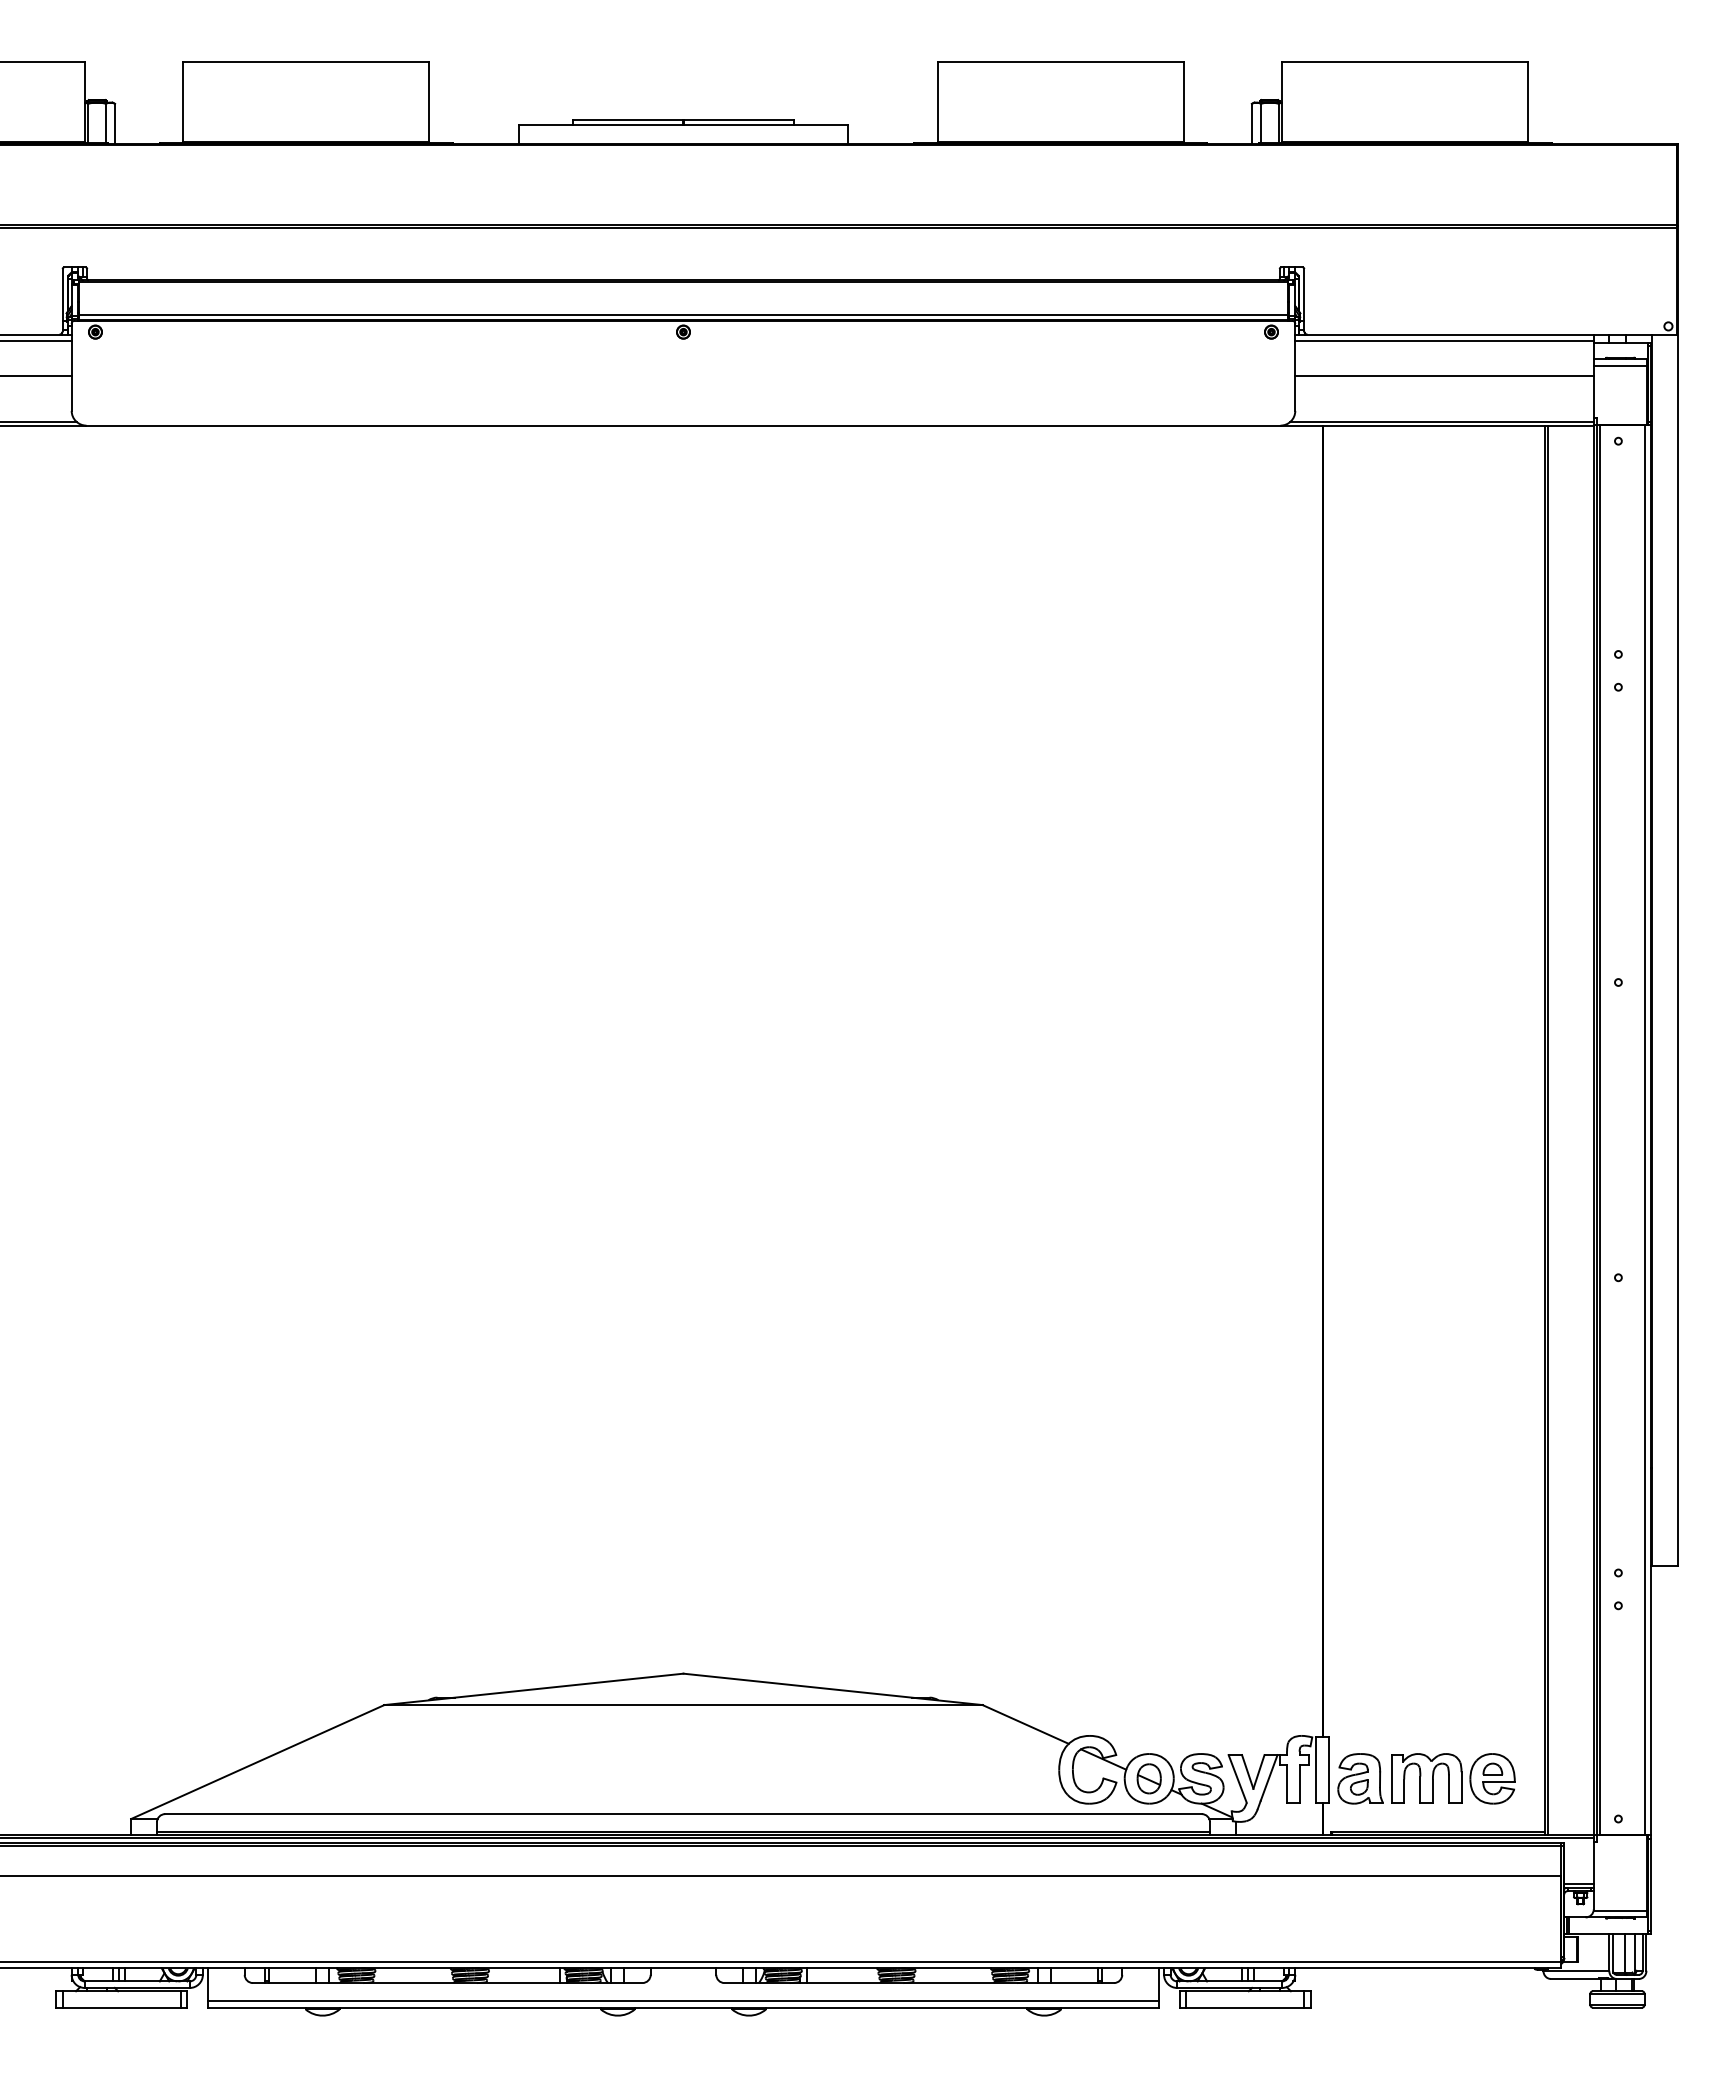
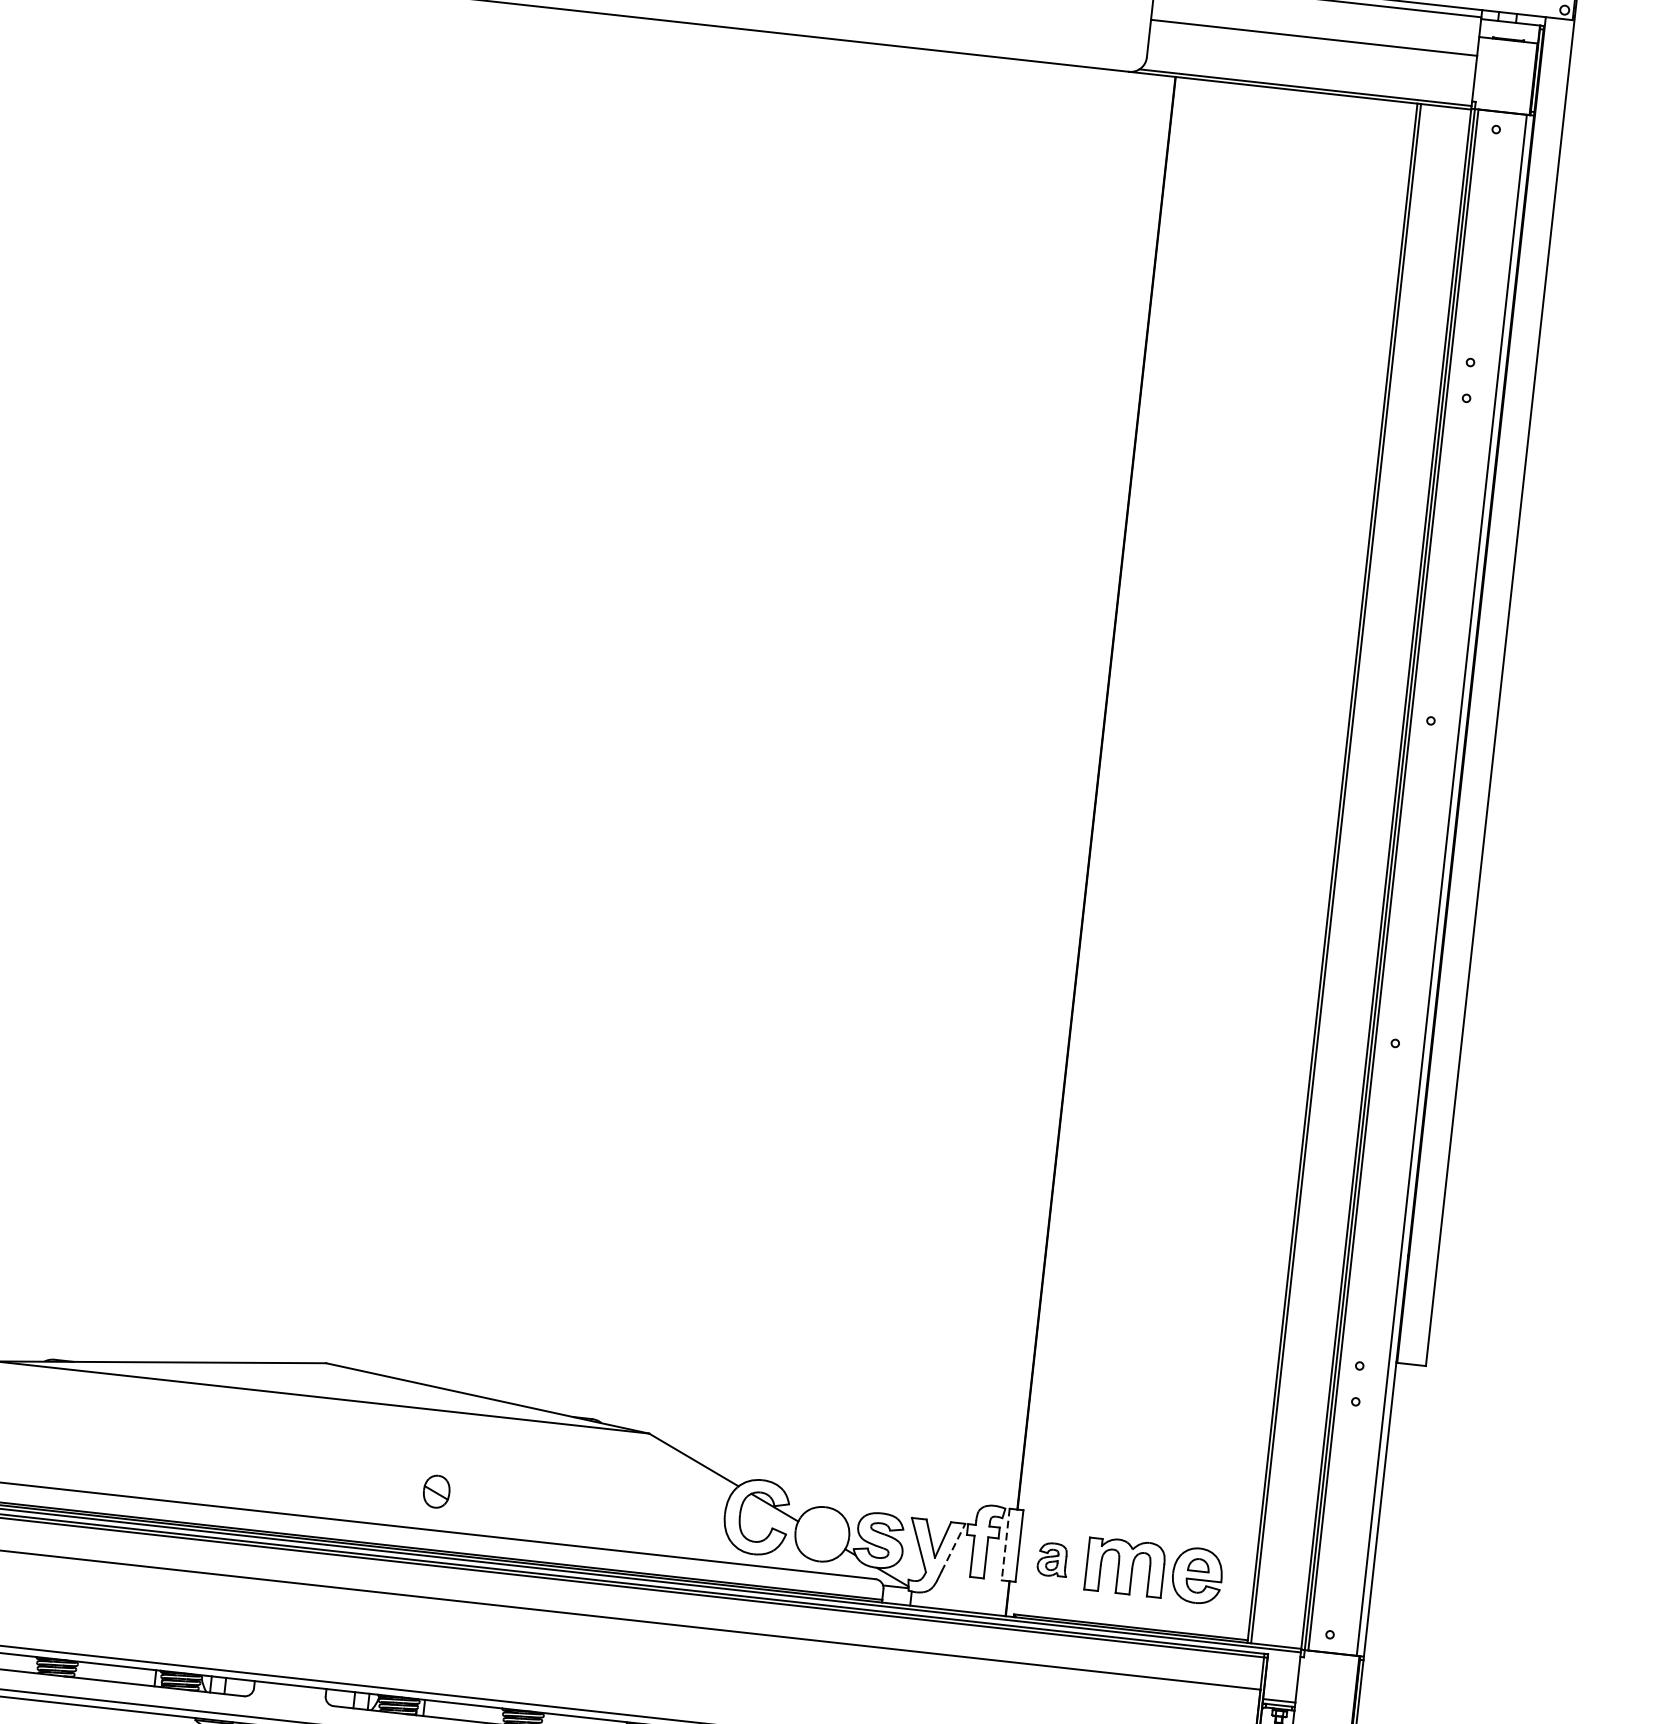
line: (1620, 365) -> (1507, 47), removed
line: (1316, 1769) -> (1006, 1544), solid -> dashed
line: (1269, 1777) -> (953, 1547), solid -> dashed
part: (1148, 1778) -> (435, 1491), moved
part: (1360, 1778) -> (1053, 1559), size x0.6

